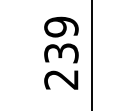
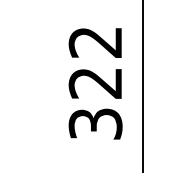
text: (61, 52) -> (95, 81), 239 -> 322

